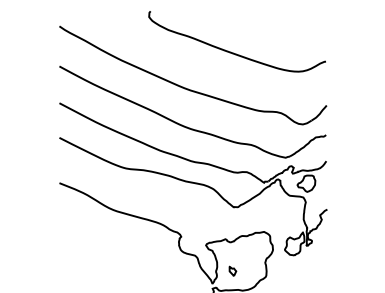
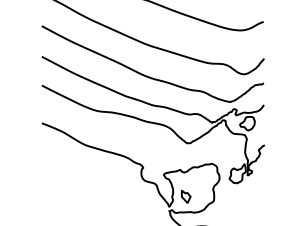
part: (232, 270) -> (185, 195), size x1.6

